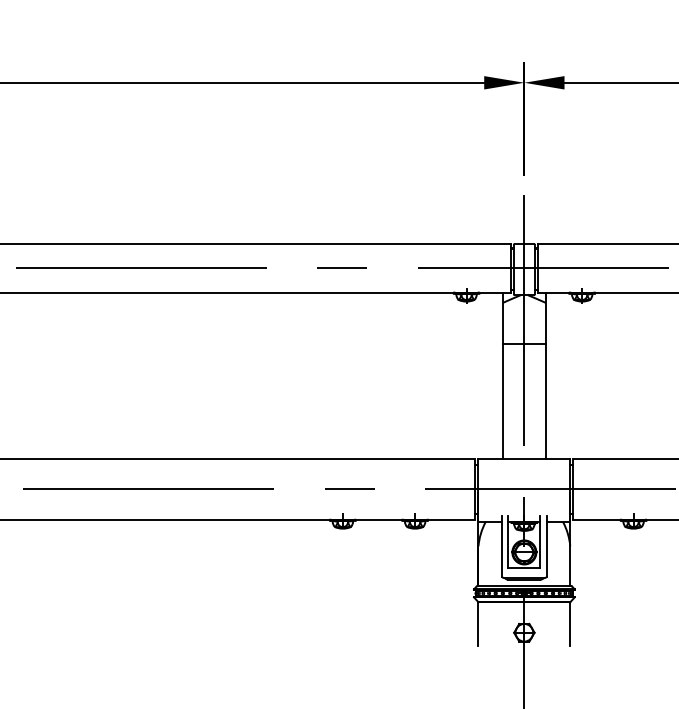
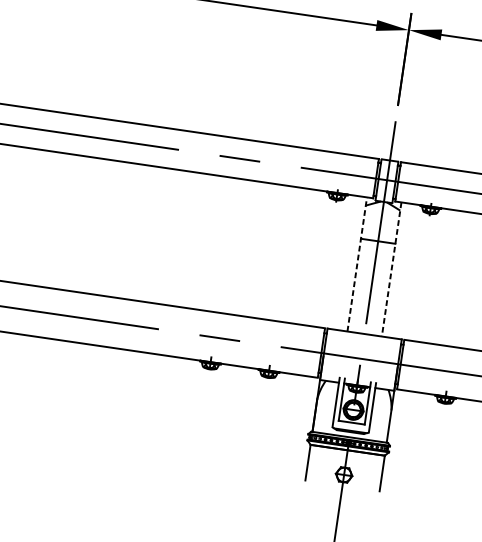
line: (503, 375) -> (357, 264), solid -> dashed
line: (545, 375) -> (391, 269), solid -> dashed

